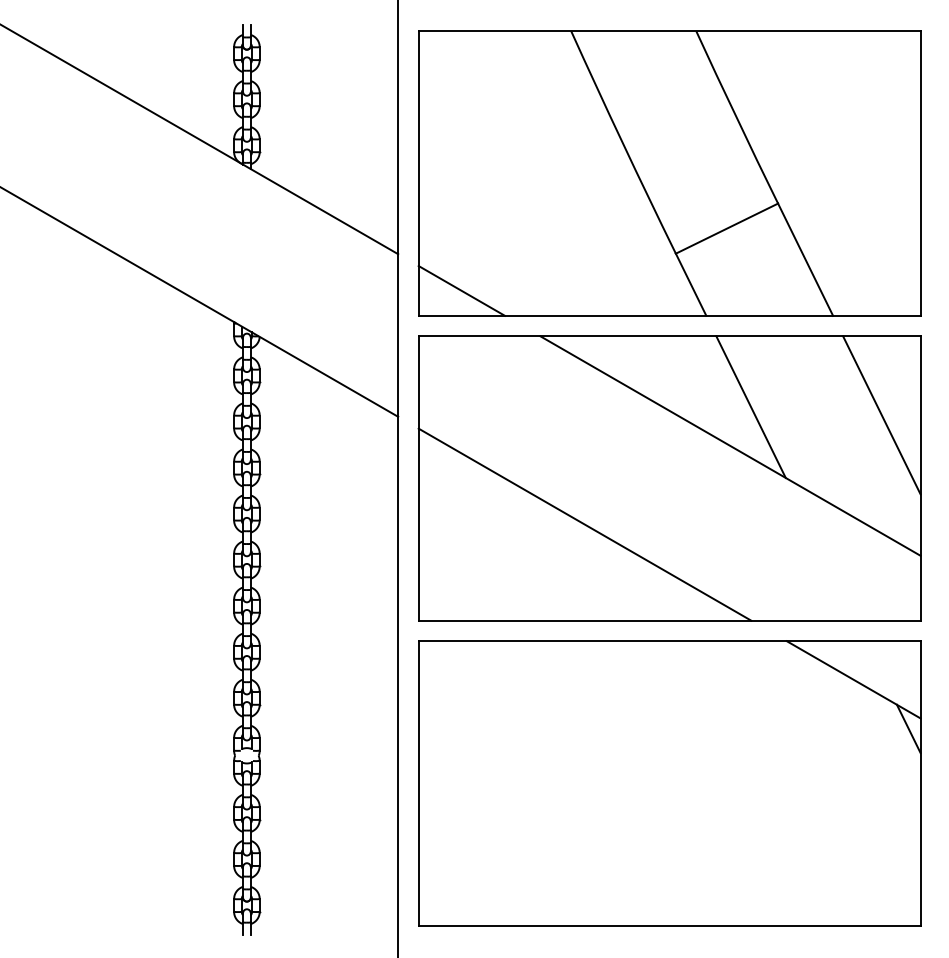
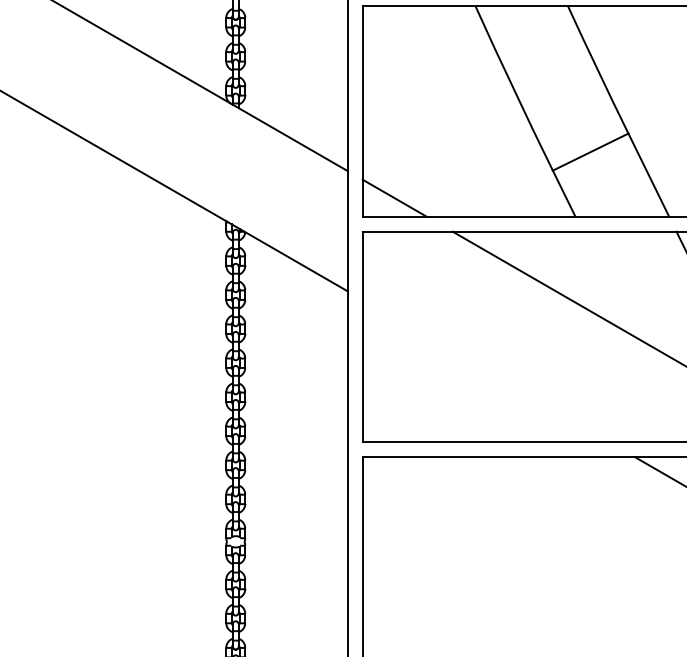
line: (750, 406) -> (608, 283), removed
line: (584, 524) -> (485, 370), removed

